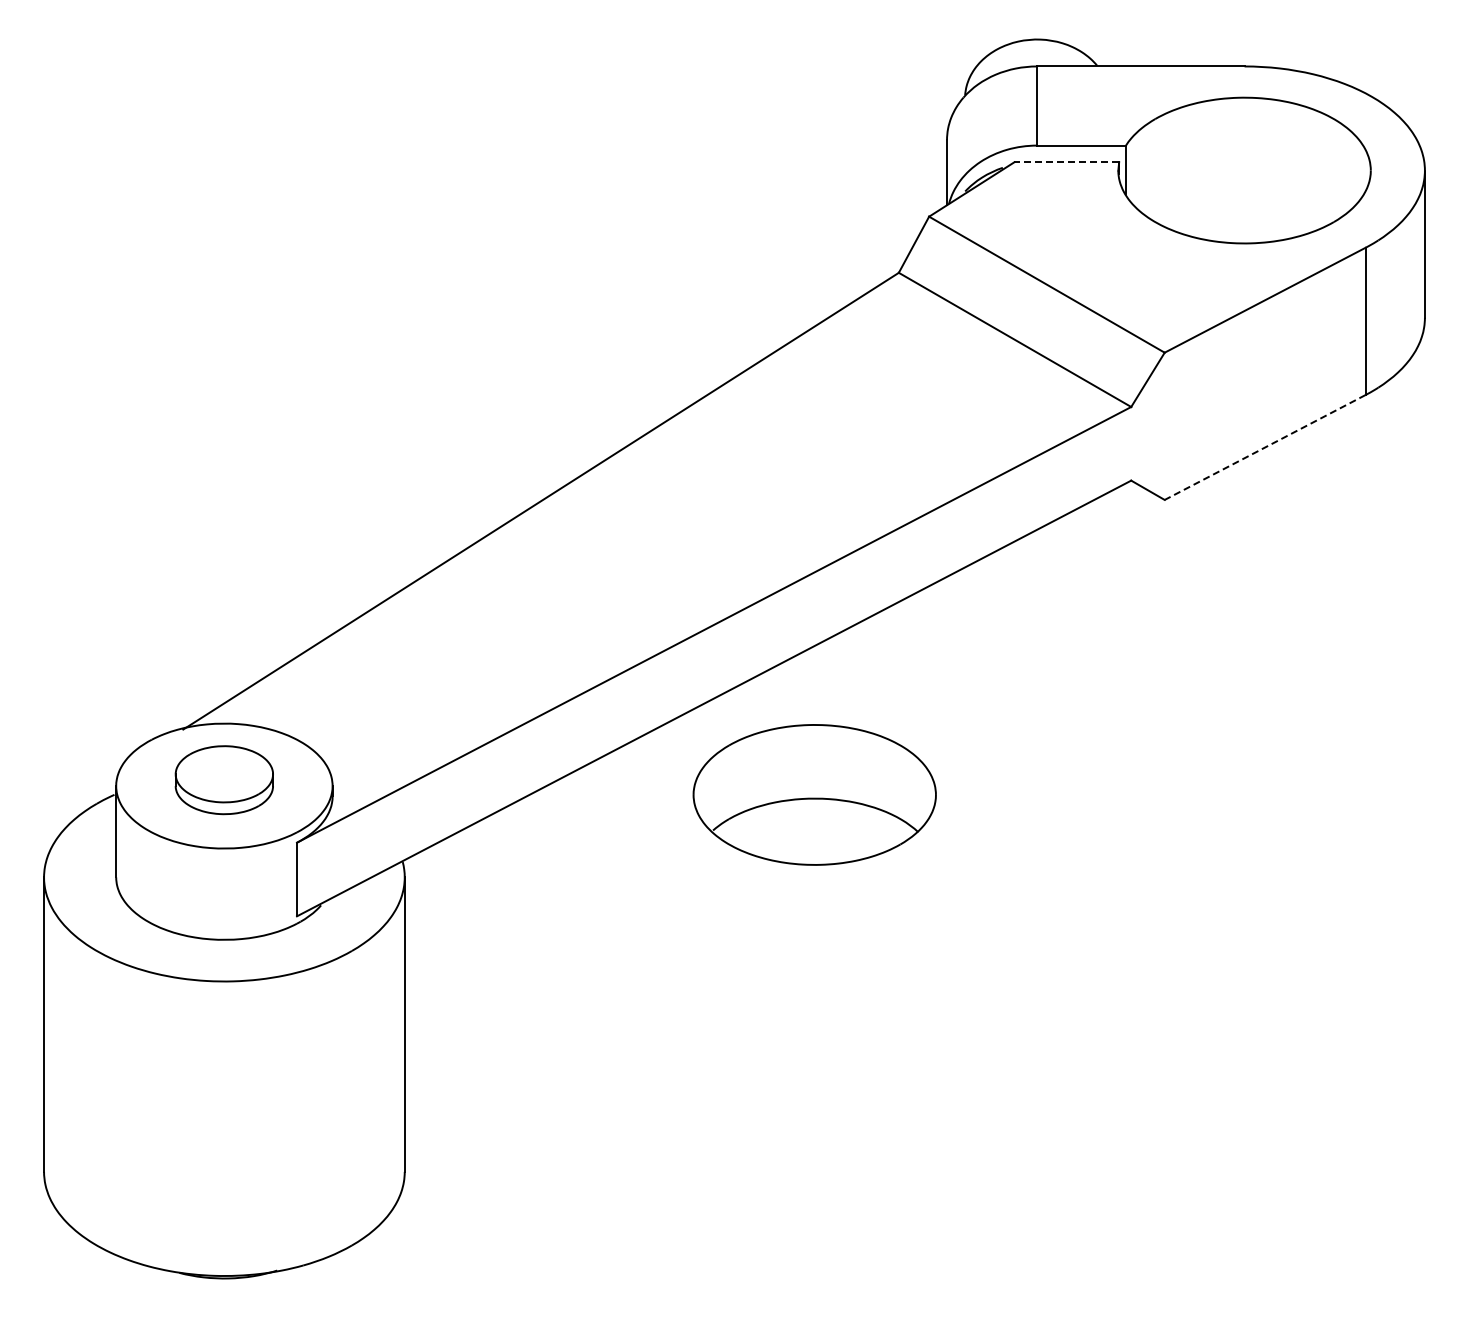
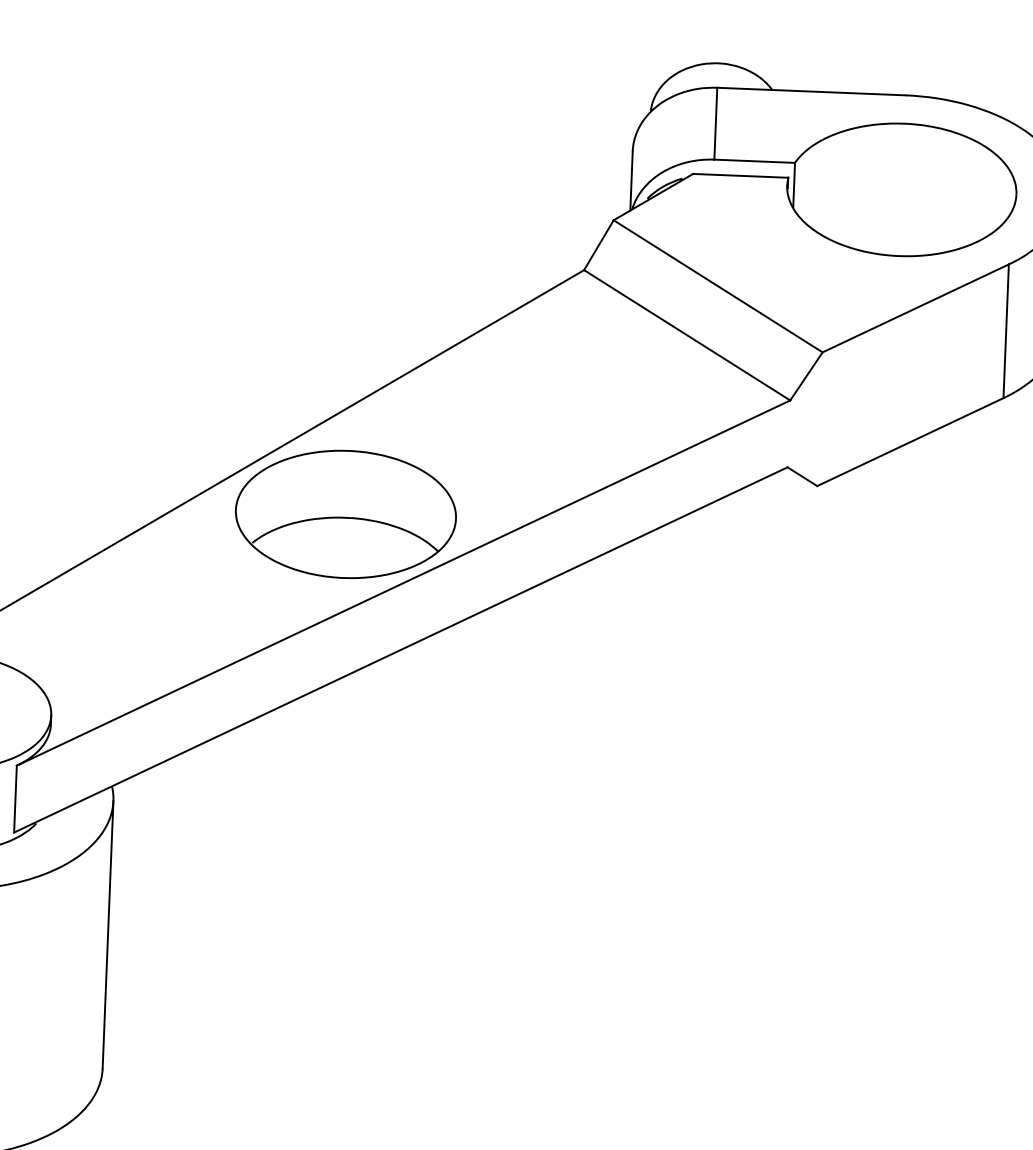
line: (1066, 162) -> (740, 176), dashed -> solid
line: (1264, 447) -> (909, 442), dashed -> solid
part: (814, 794) -> (345, 514), moved

